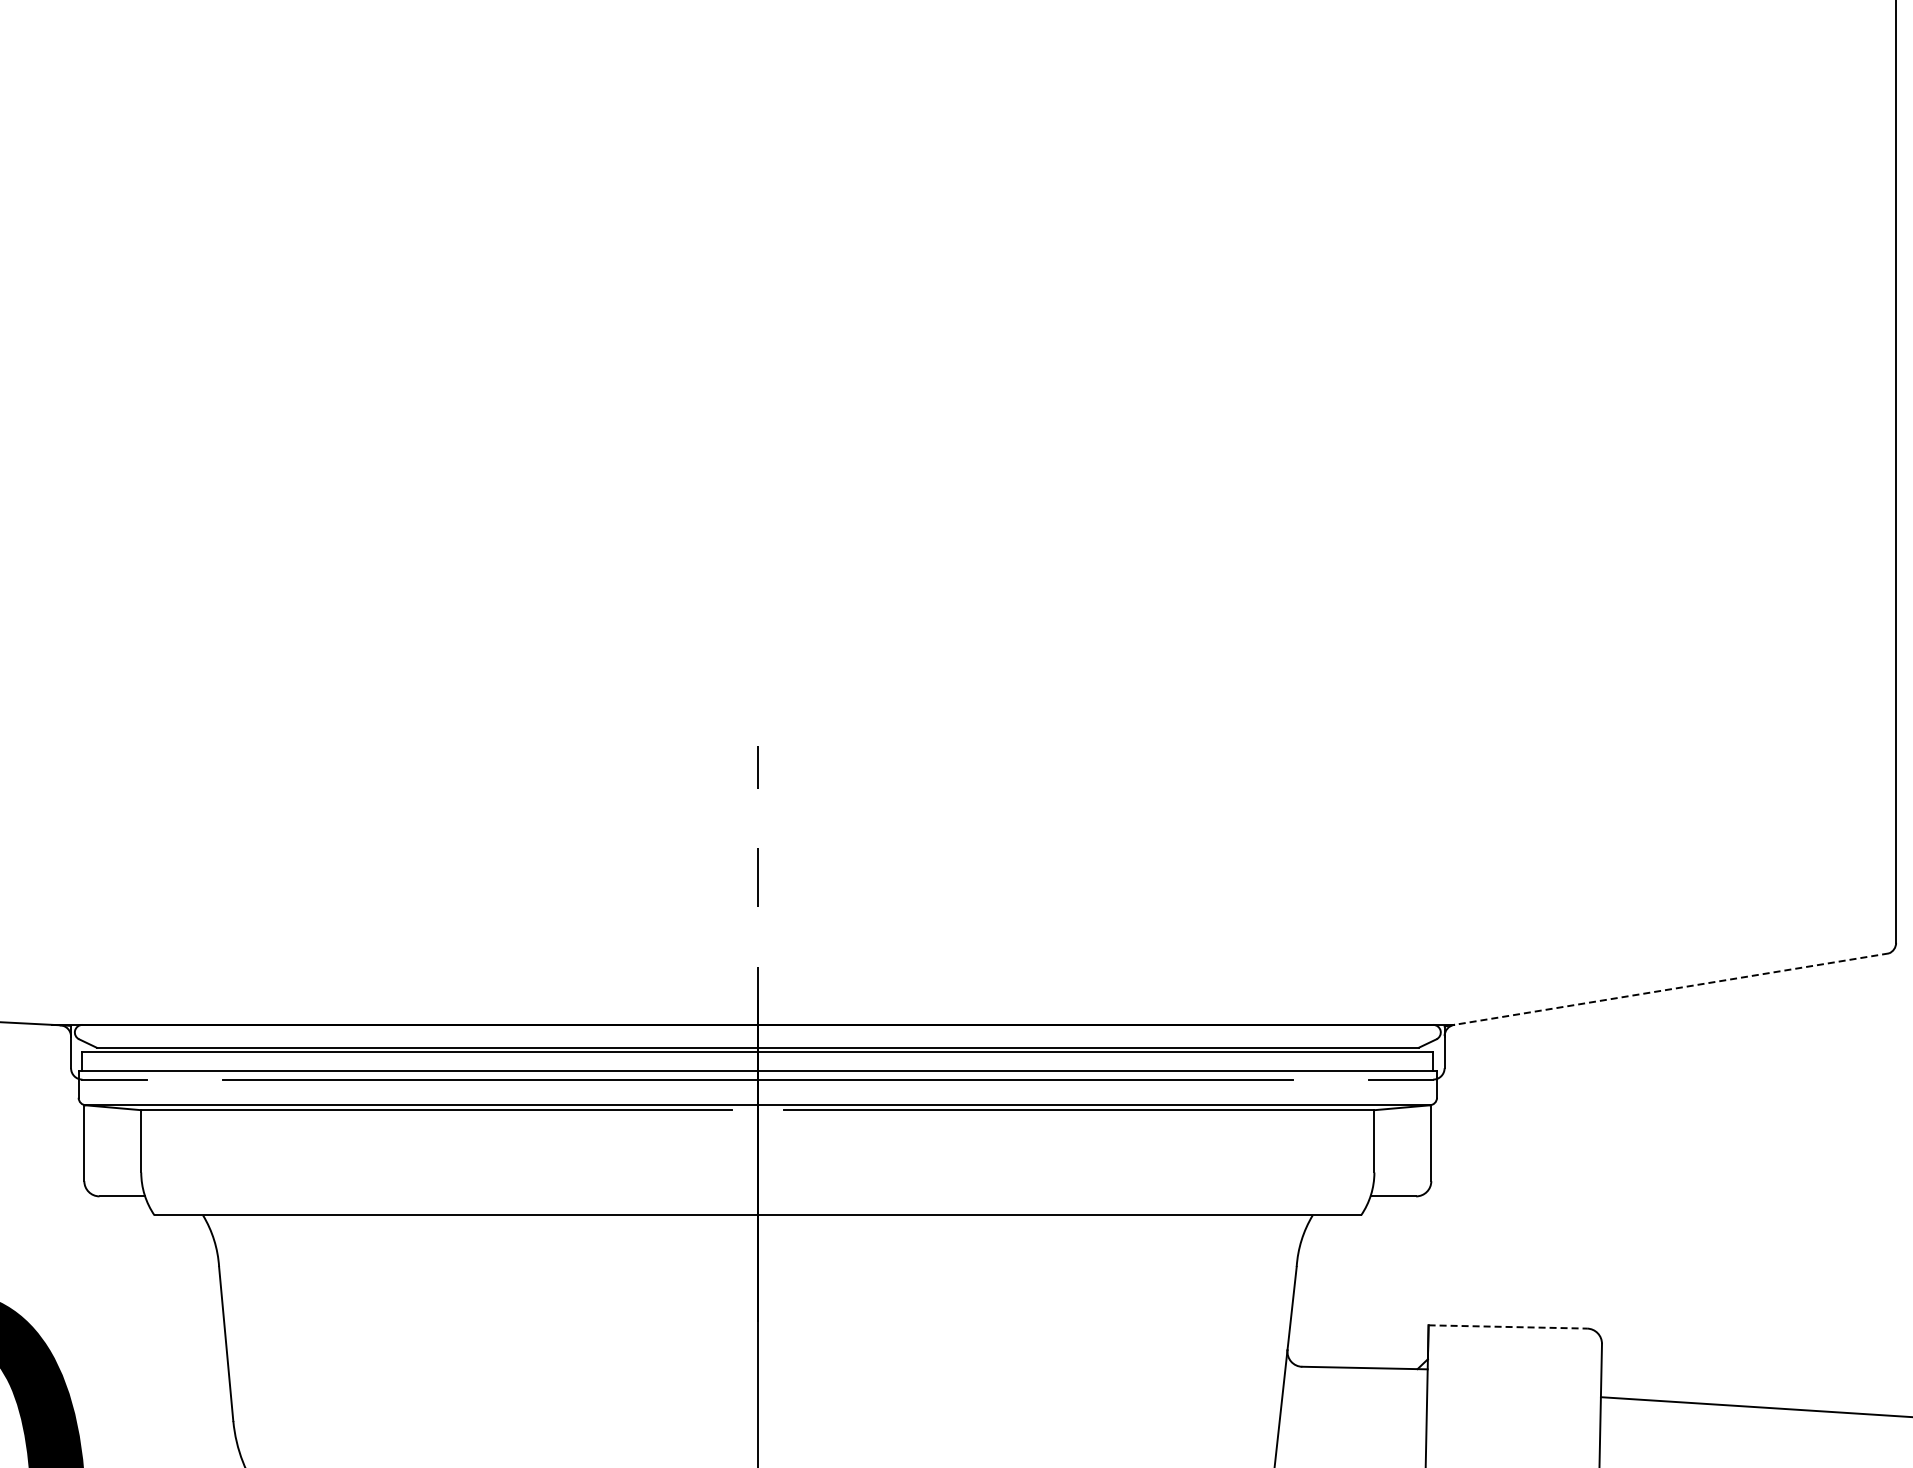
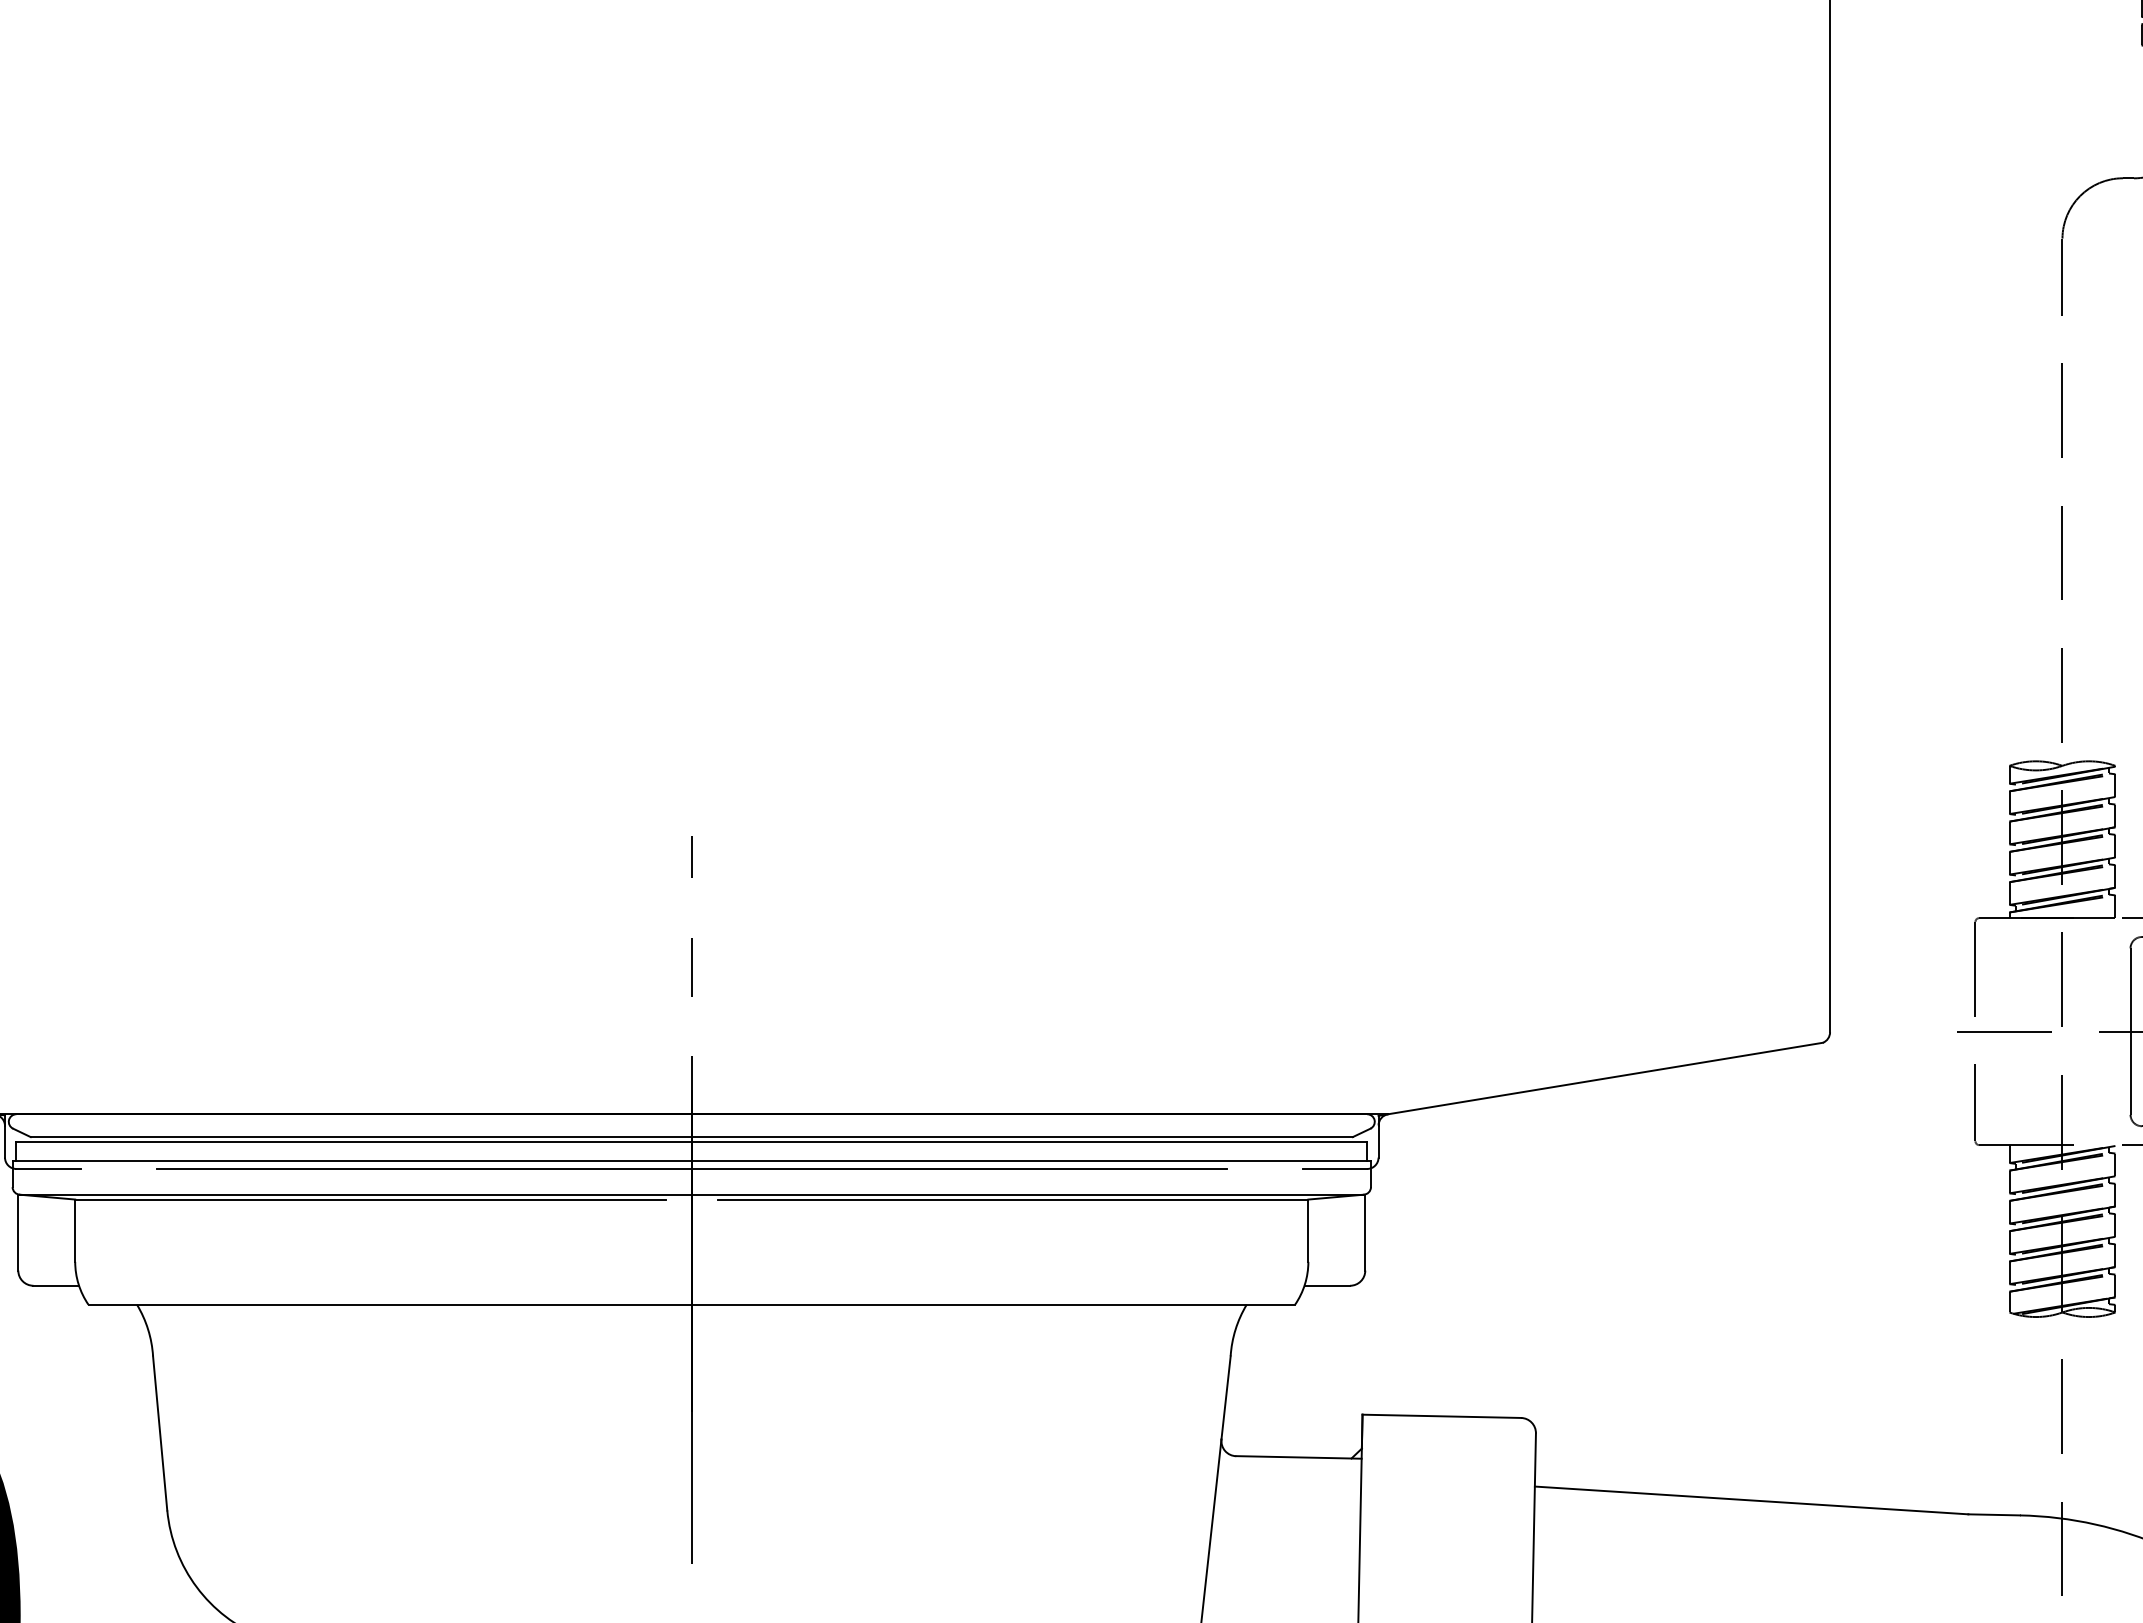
line: (1671, 989) -> (1605, 1078), dashed -> solid
line: (1508, 1327) -> (1442, 1416), dashed -> solid

